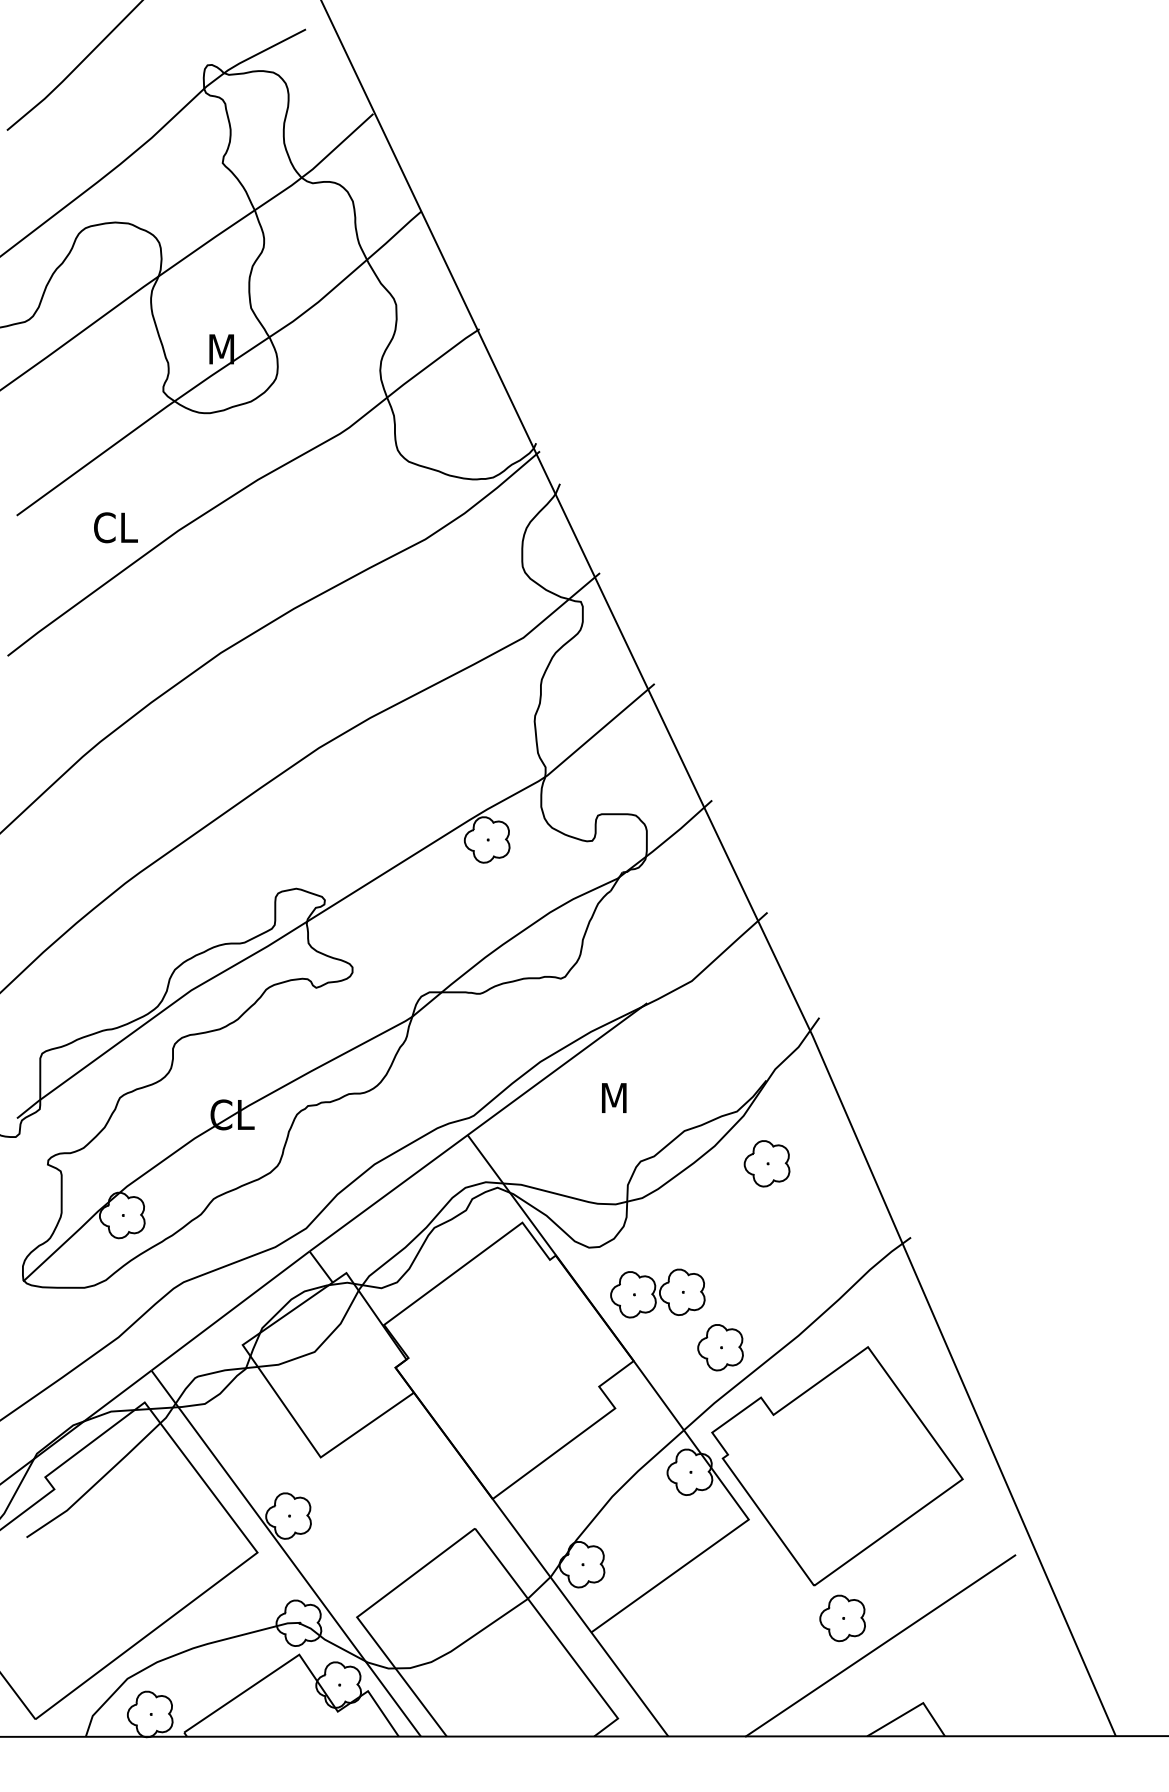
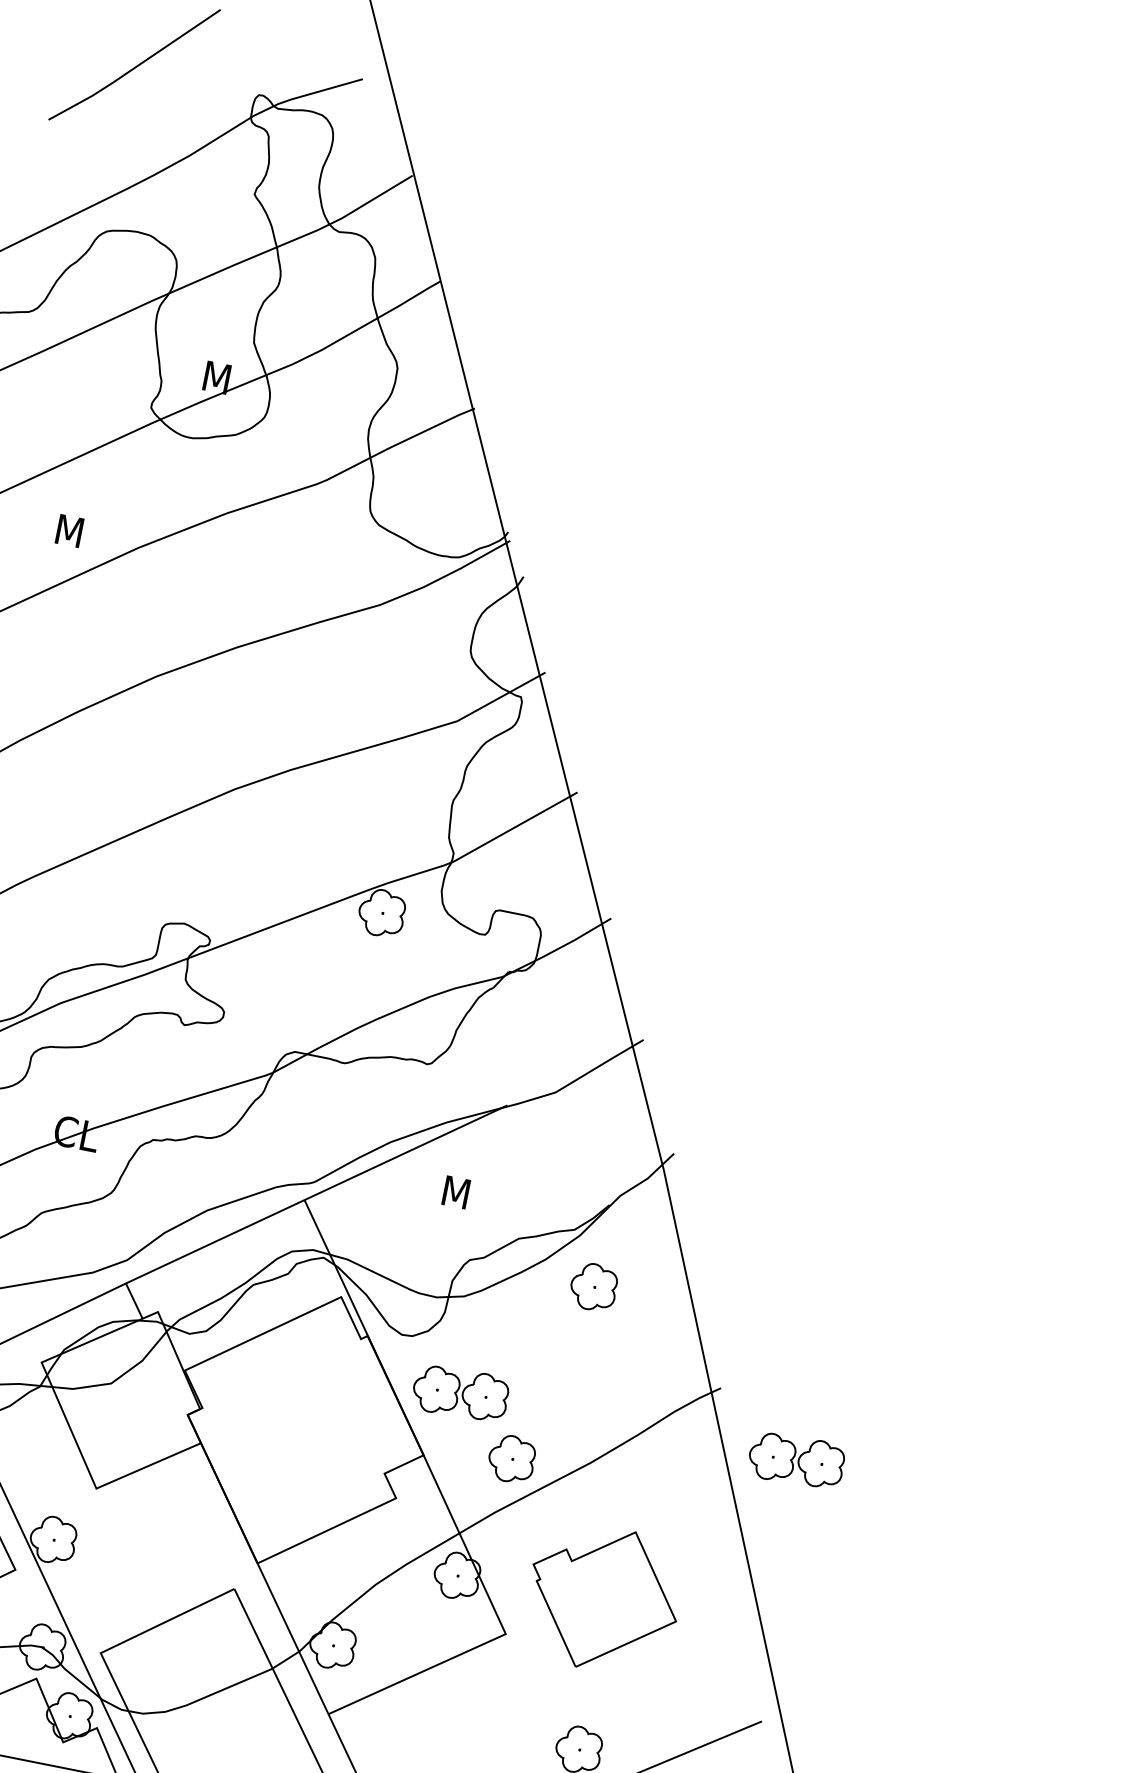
text: (115, 527) -> (77, 532), CL -> M
part: (998, 1293) -> (796, 1460), added
part: (837, 1466) -> (603, 1599), size x0.6

